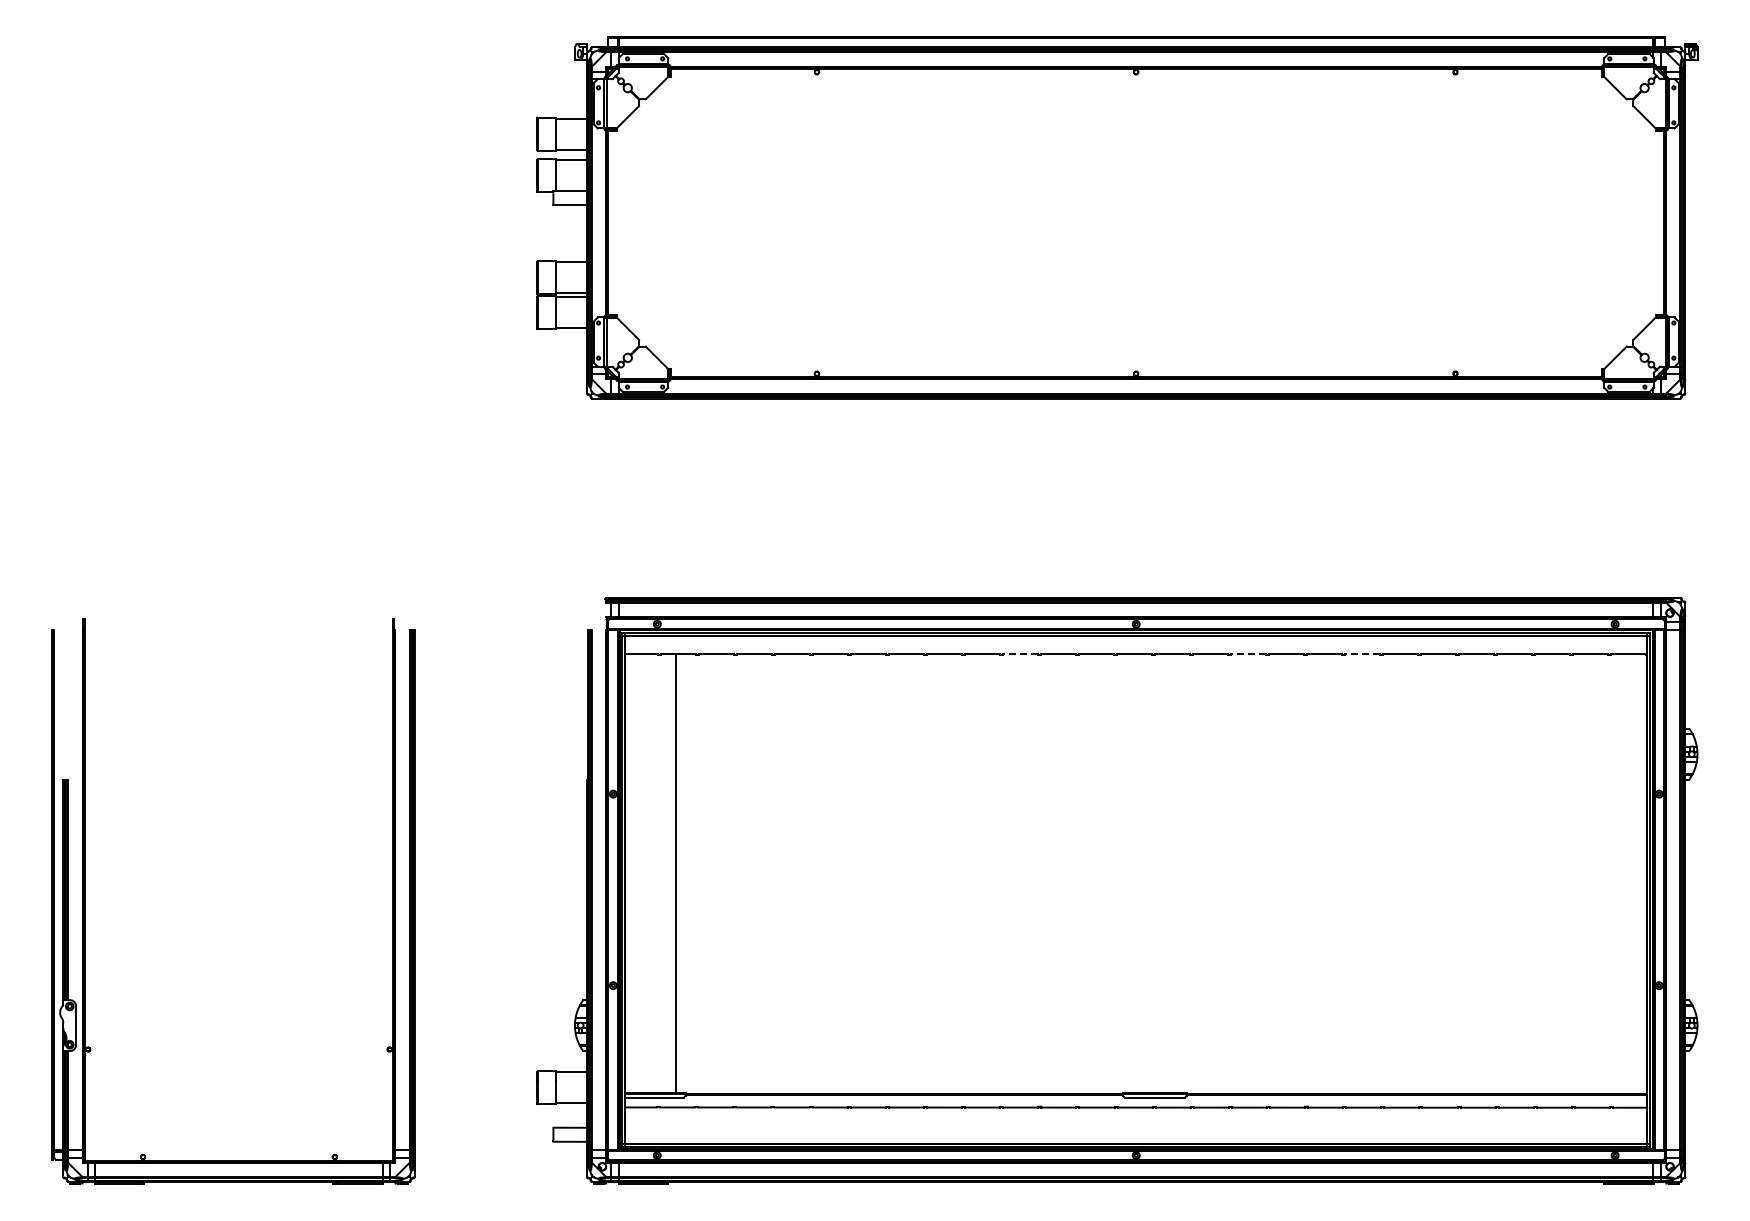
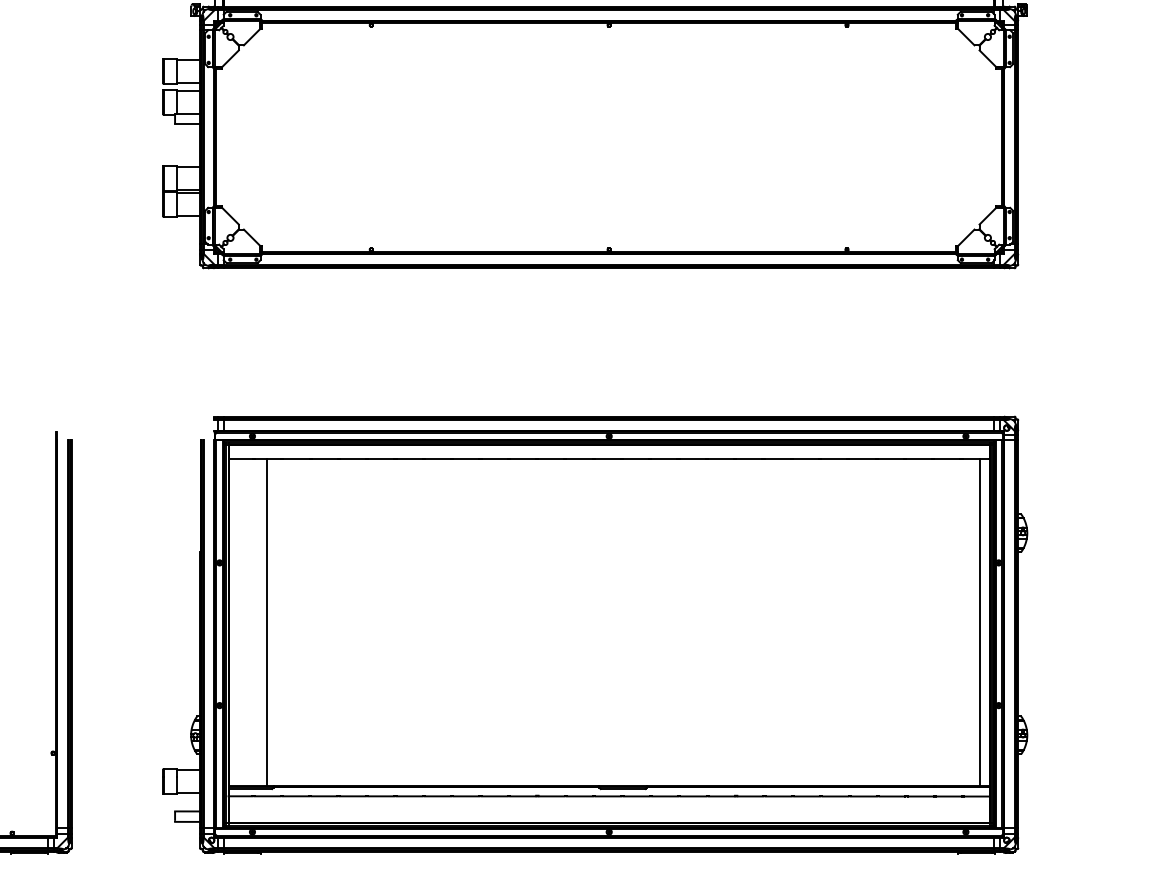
line: (1020, 654) -> (523, 458), dashed -> solid
line: (1248, 654) -> (692, 458), dashed -> solid
line: (1362, 654) -> (777, 458), dashed -> solid
line: (1634, 873) -> (980, 622), added

